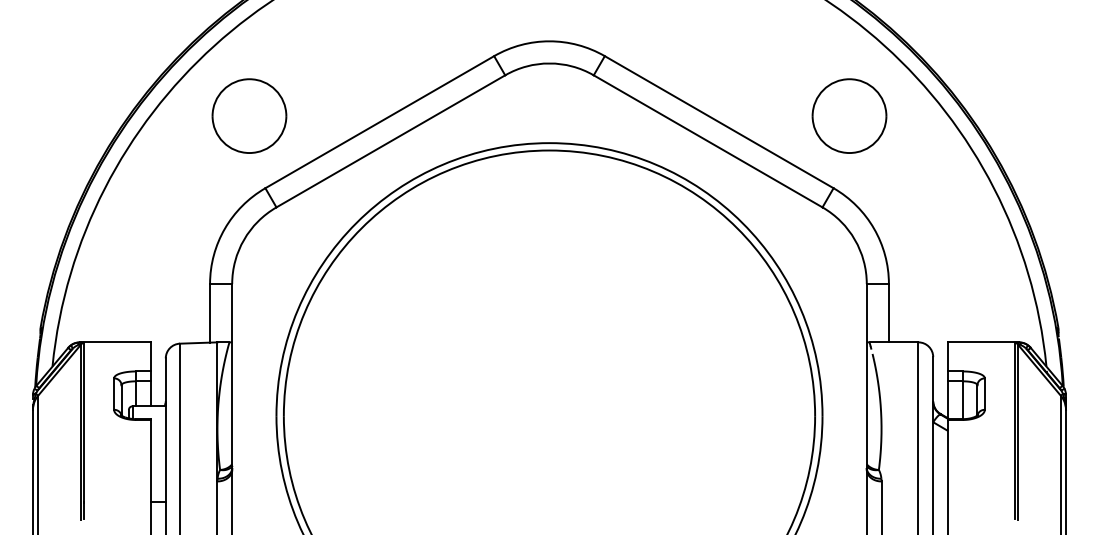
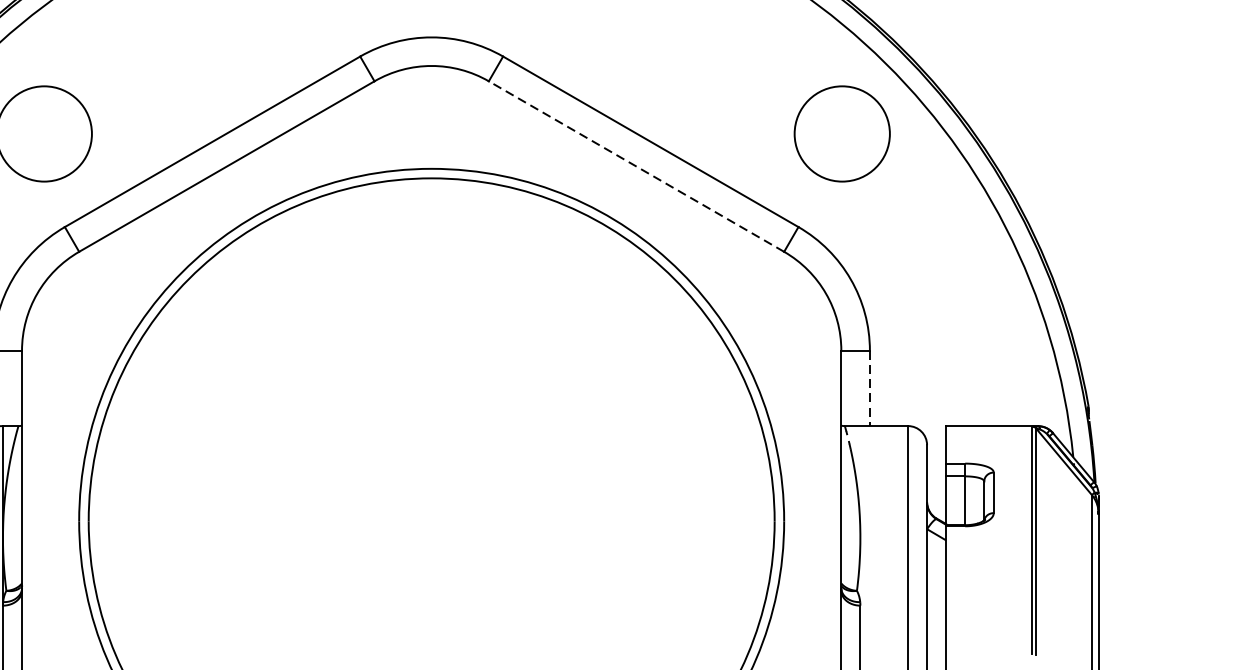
part: (849, 115) -> (842, 133), moved
line: (707, 141) -> (635, 166), solid -> dashed
line: (888, 313) -> (869, 388), solid -> dashed

